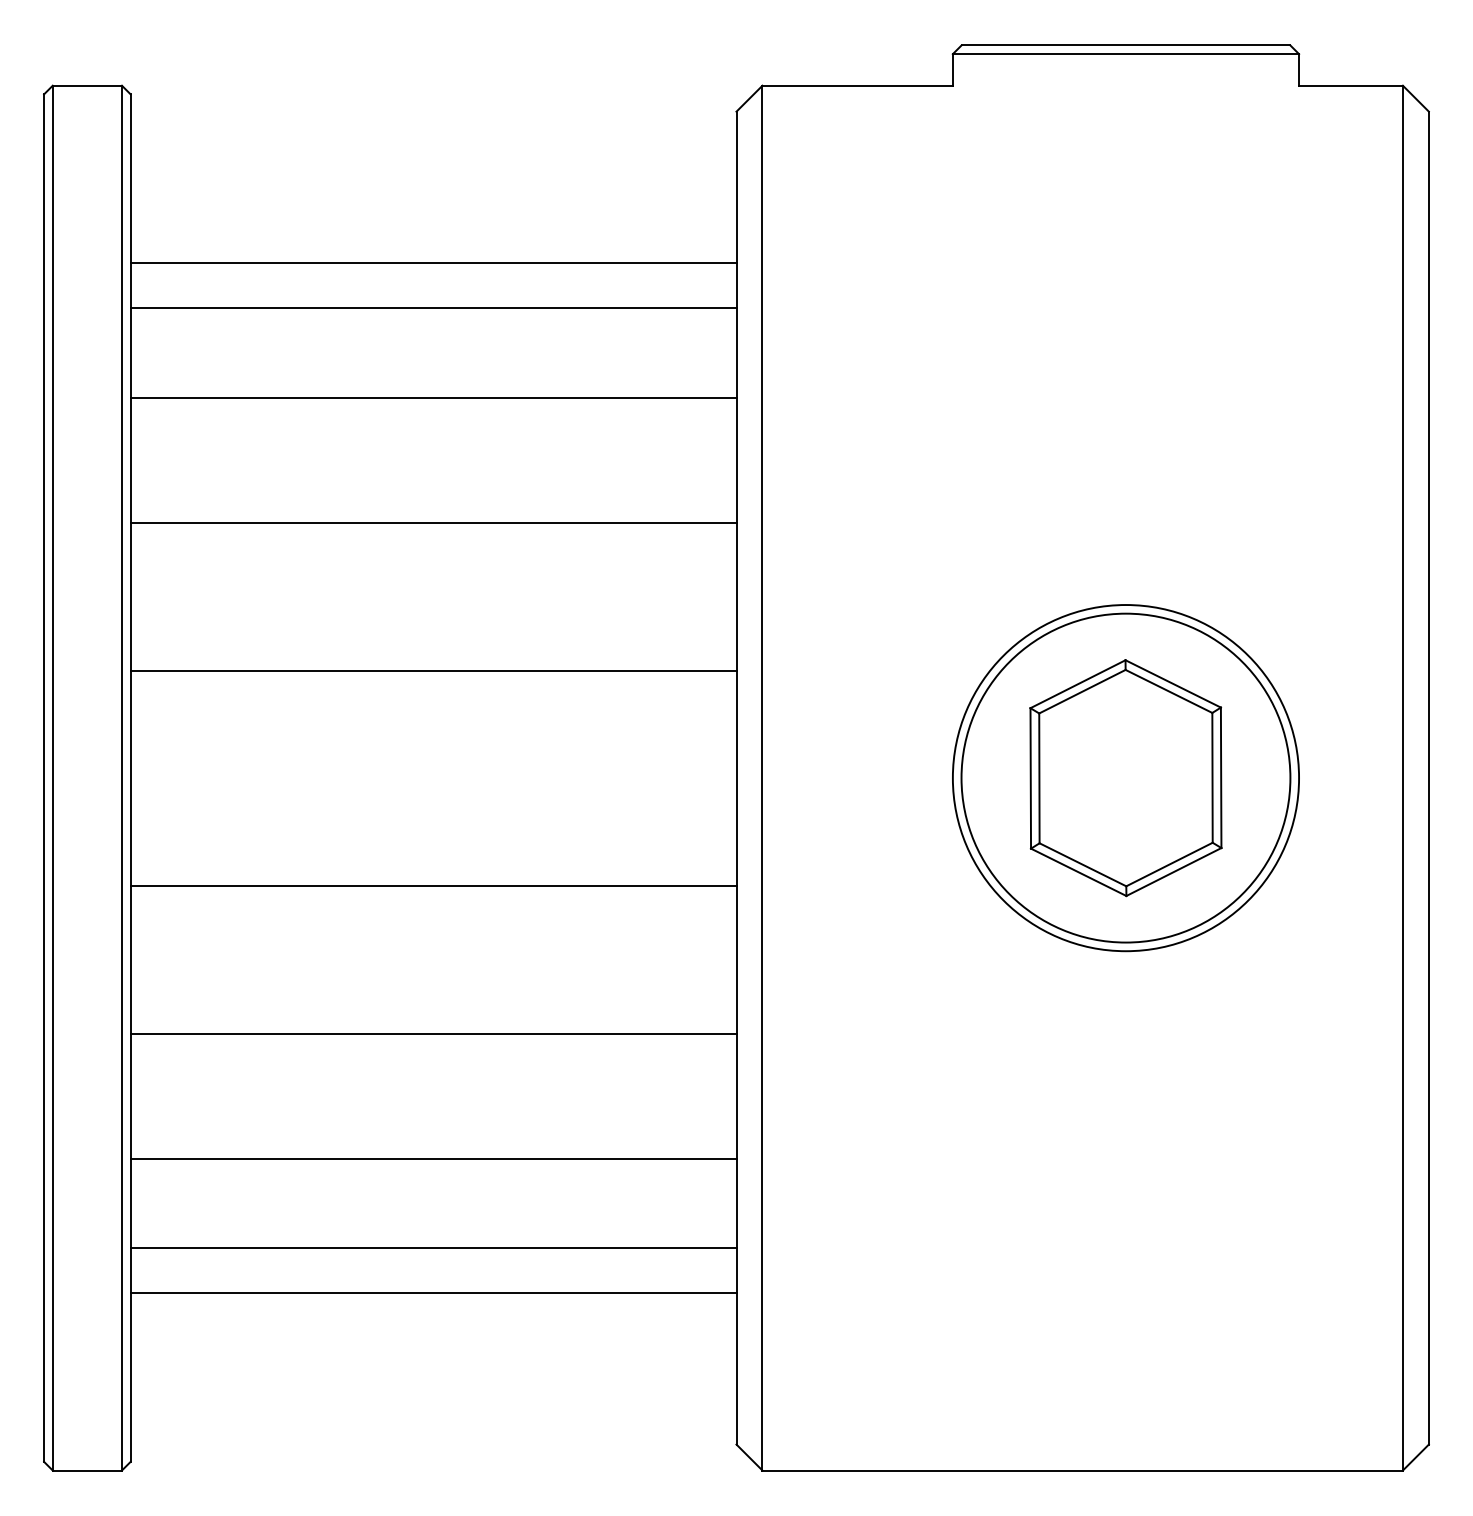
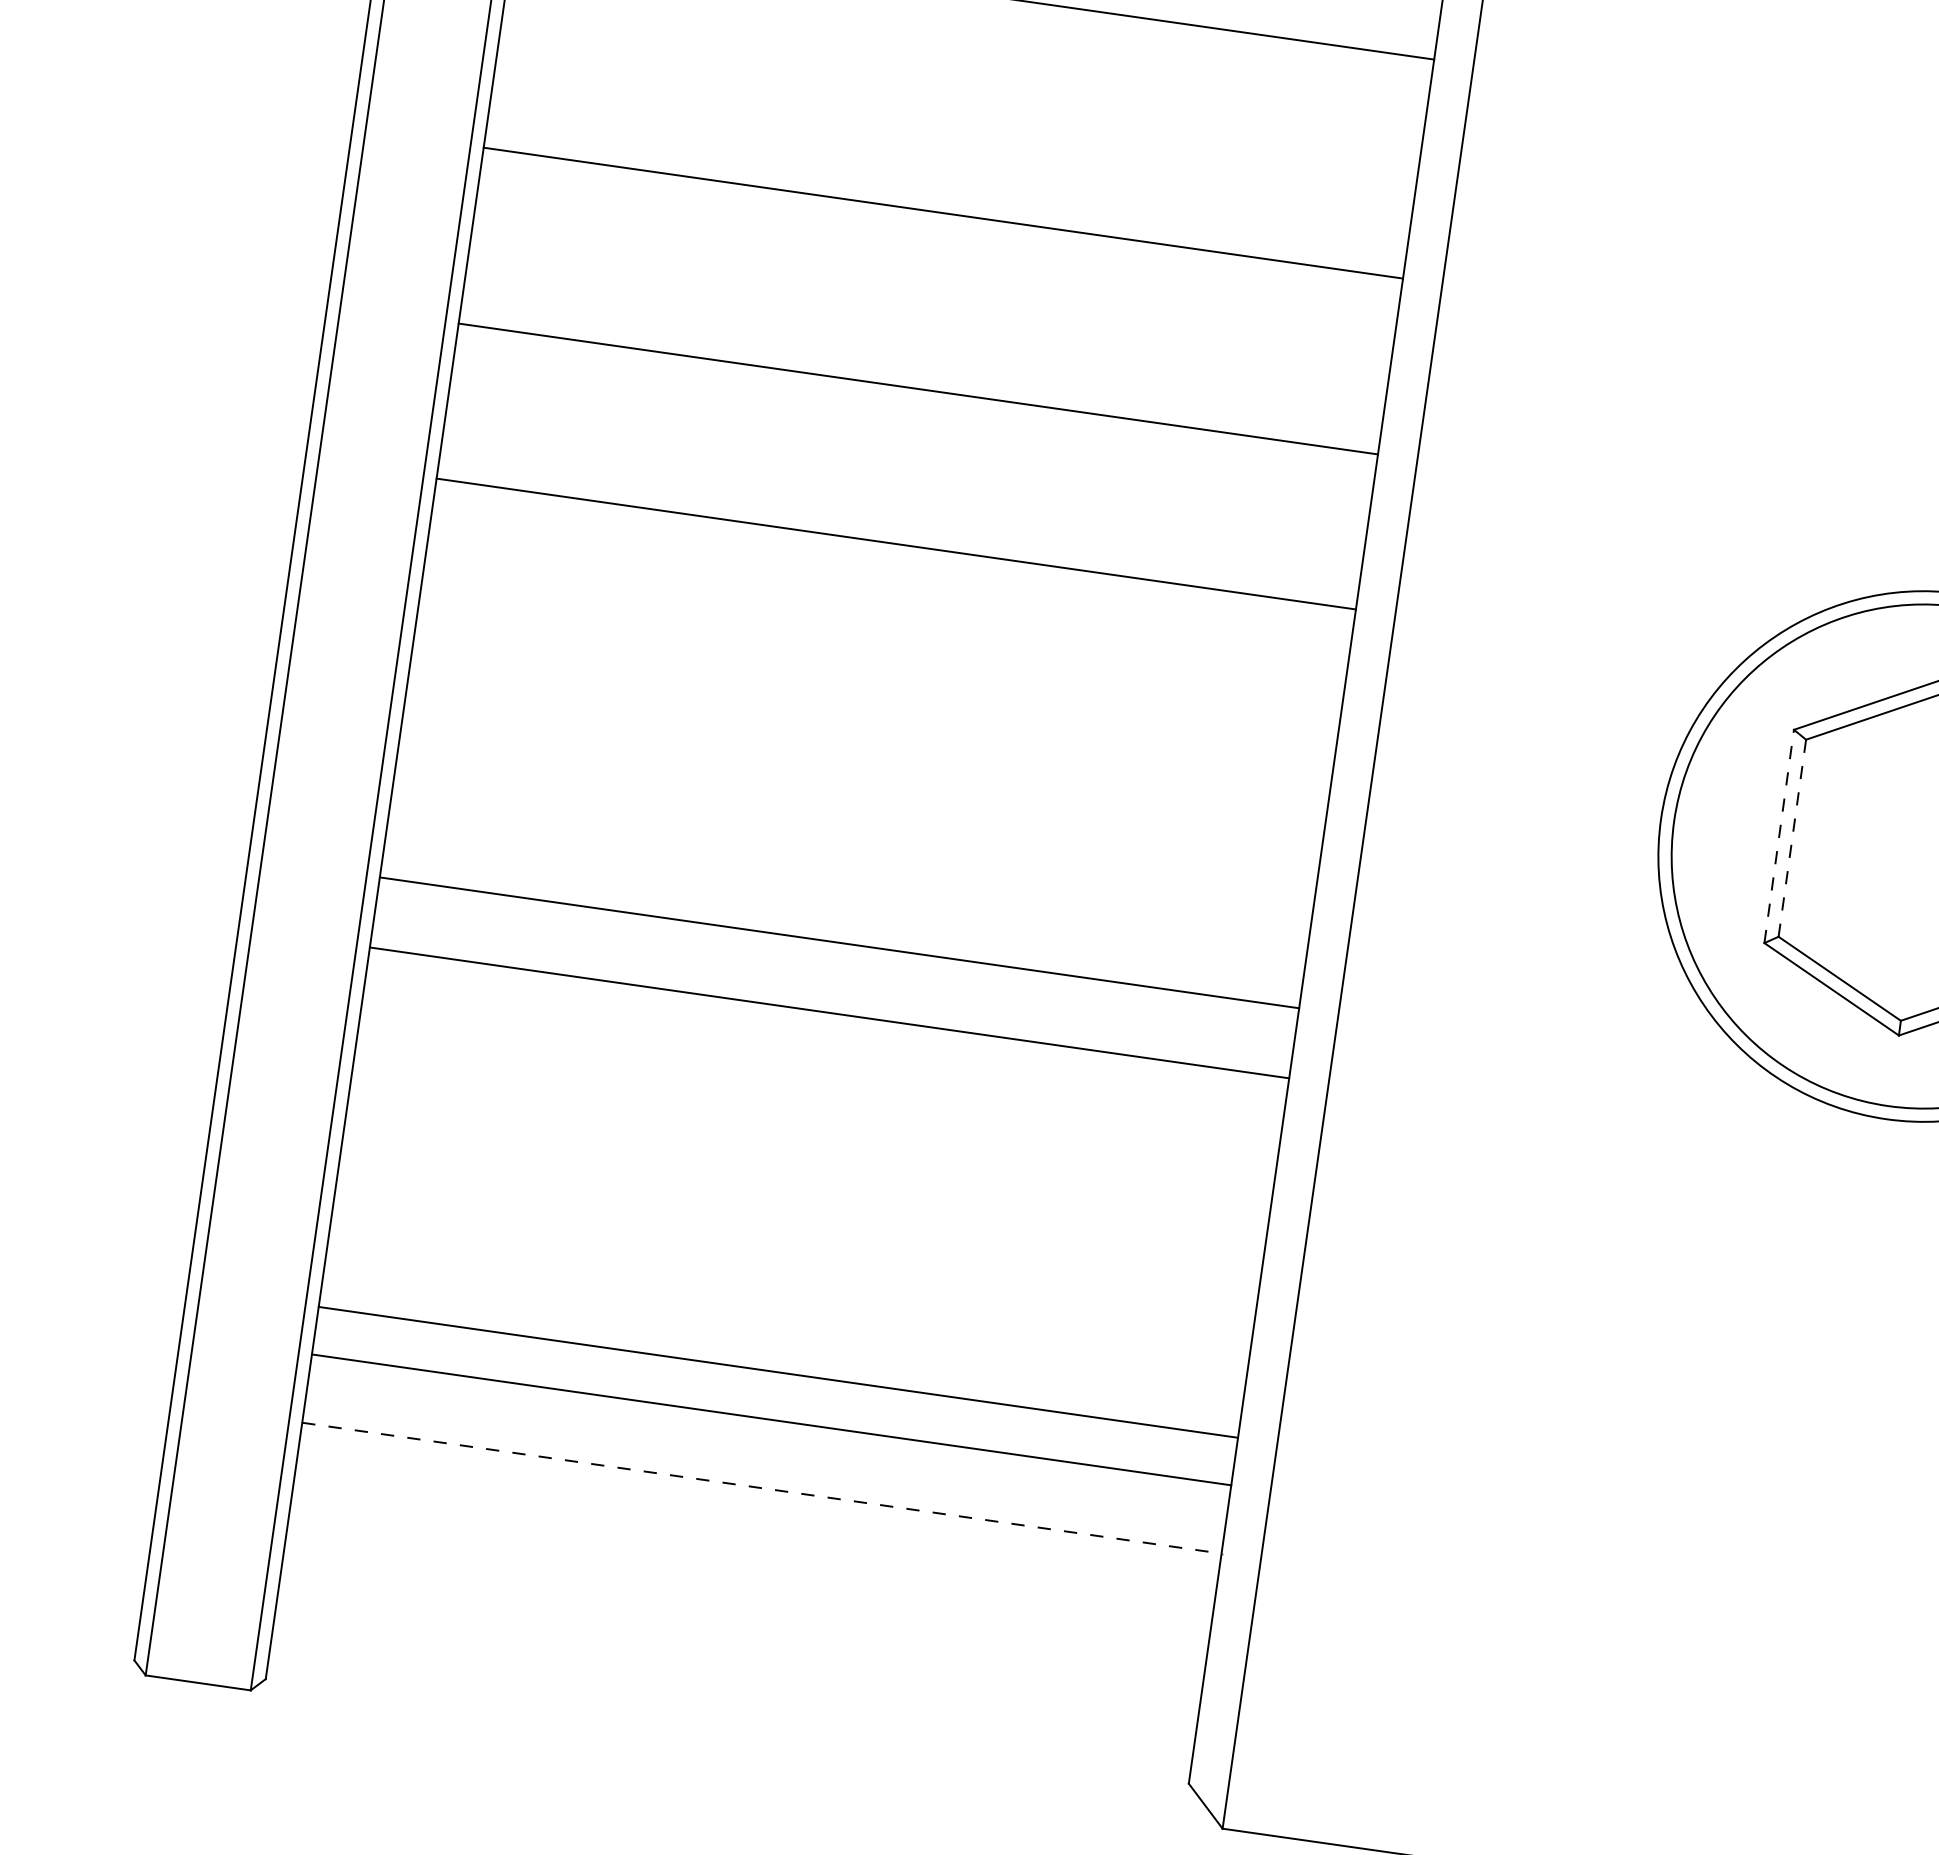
line: (433, 397) -> (943, 212), moved
line: (433, 522) -> (918, 388), moved
line: (1030, 777) -> (1779, 834), solid -> dashed
line: (1039, 778) -> (1792, 838), solid -> dashed
line: (433, 885) -> (839, 942), moved
line: (433, 1033) -> (829, 1012), moved
line: (433, 1158) -> (778, 1372), moved
line: (433, 1292) -> (761, 1487), solid -> dashed

